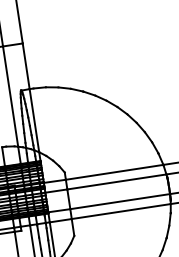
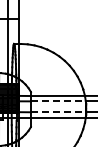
line: (117, 182) -> (58, 101), solid -> dashed
line: (120, 202) -> (58, 112), solid -> dashed

